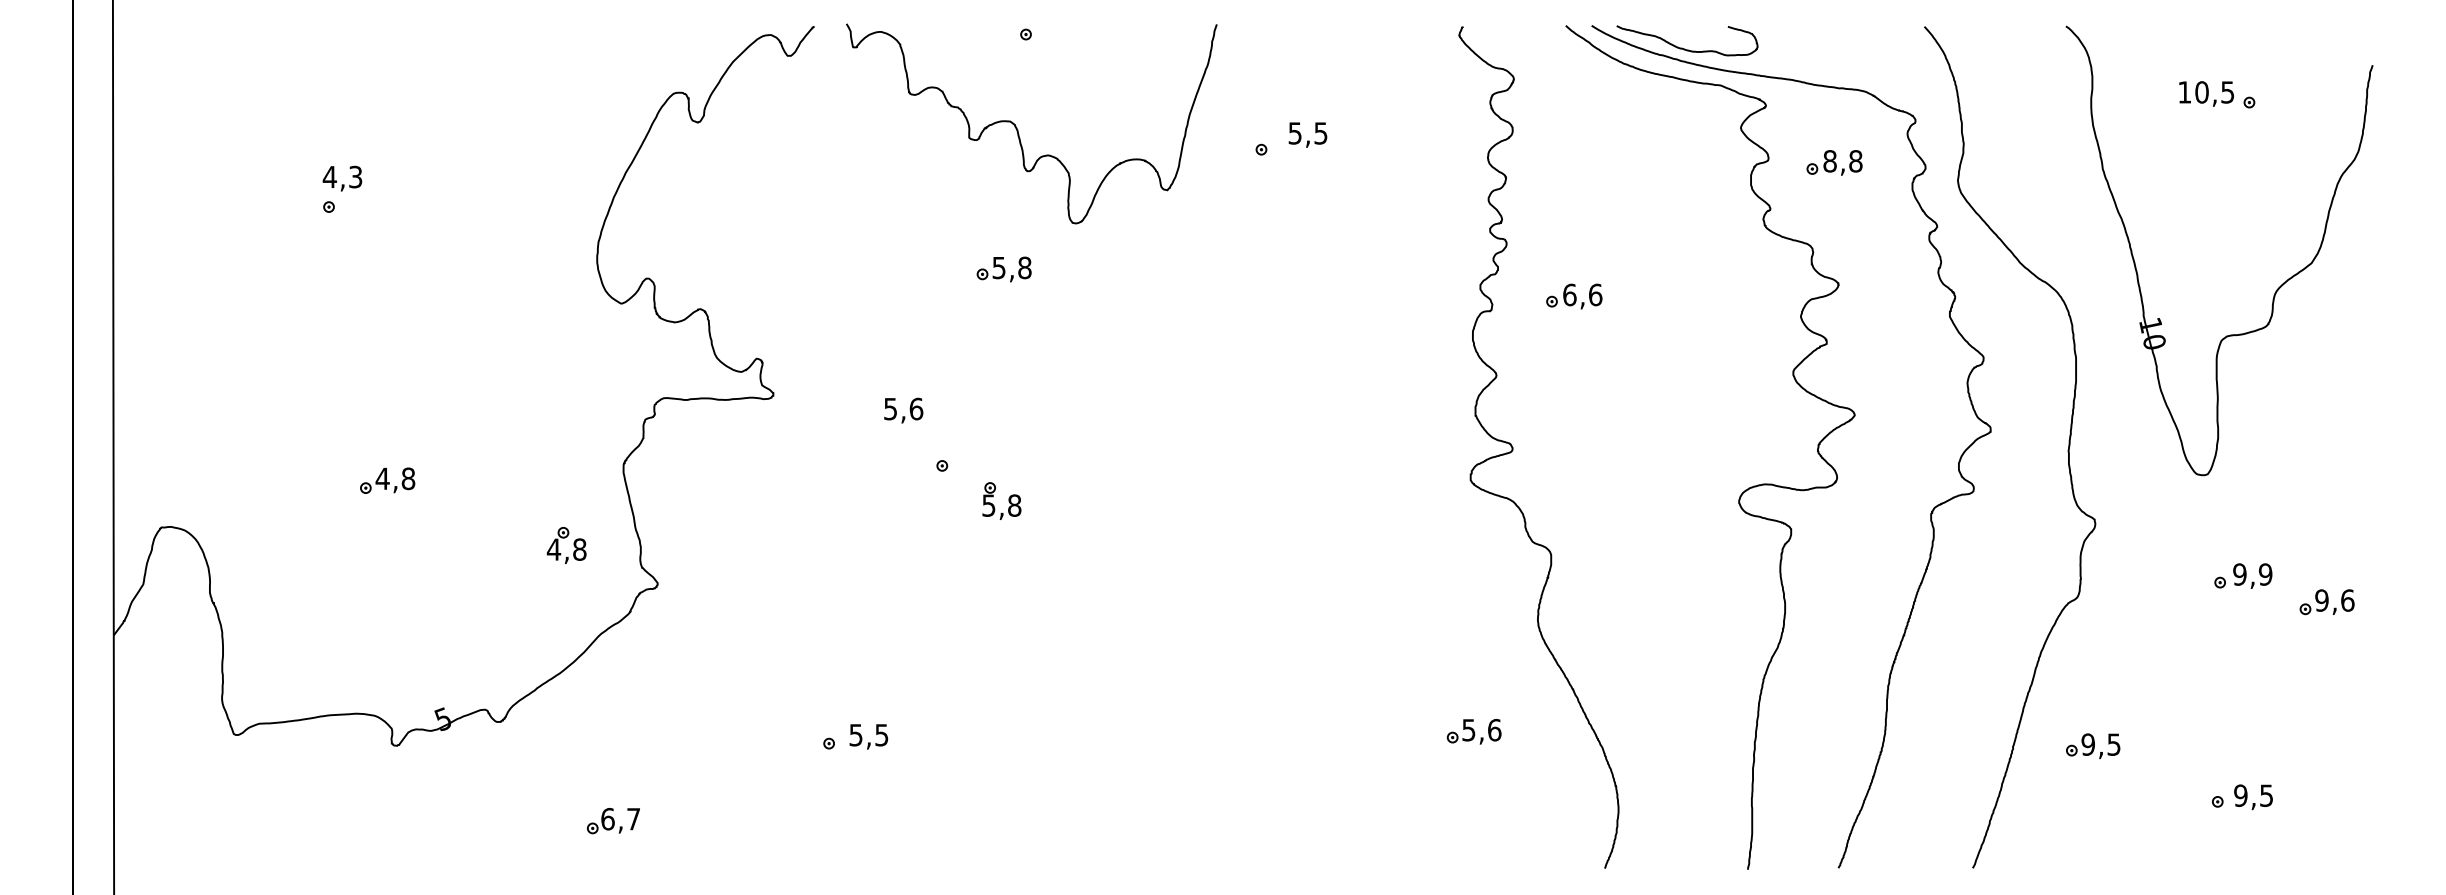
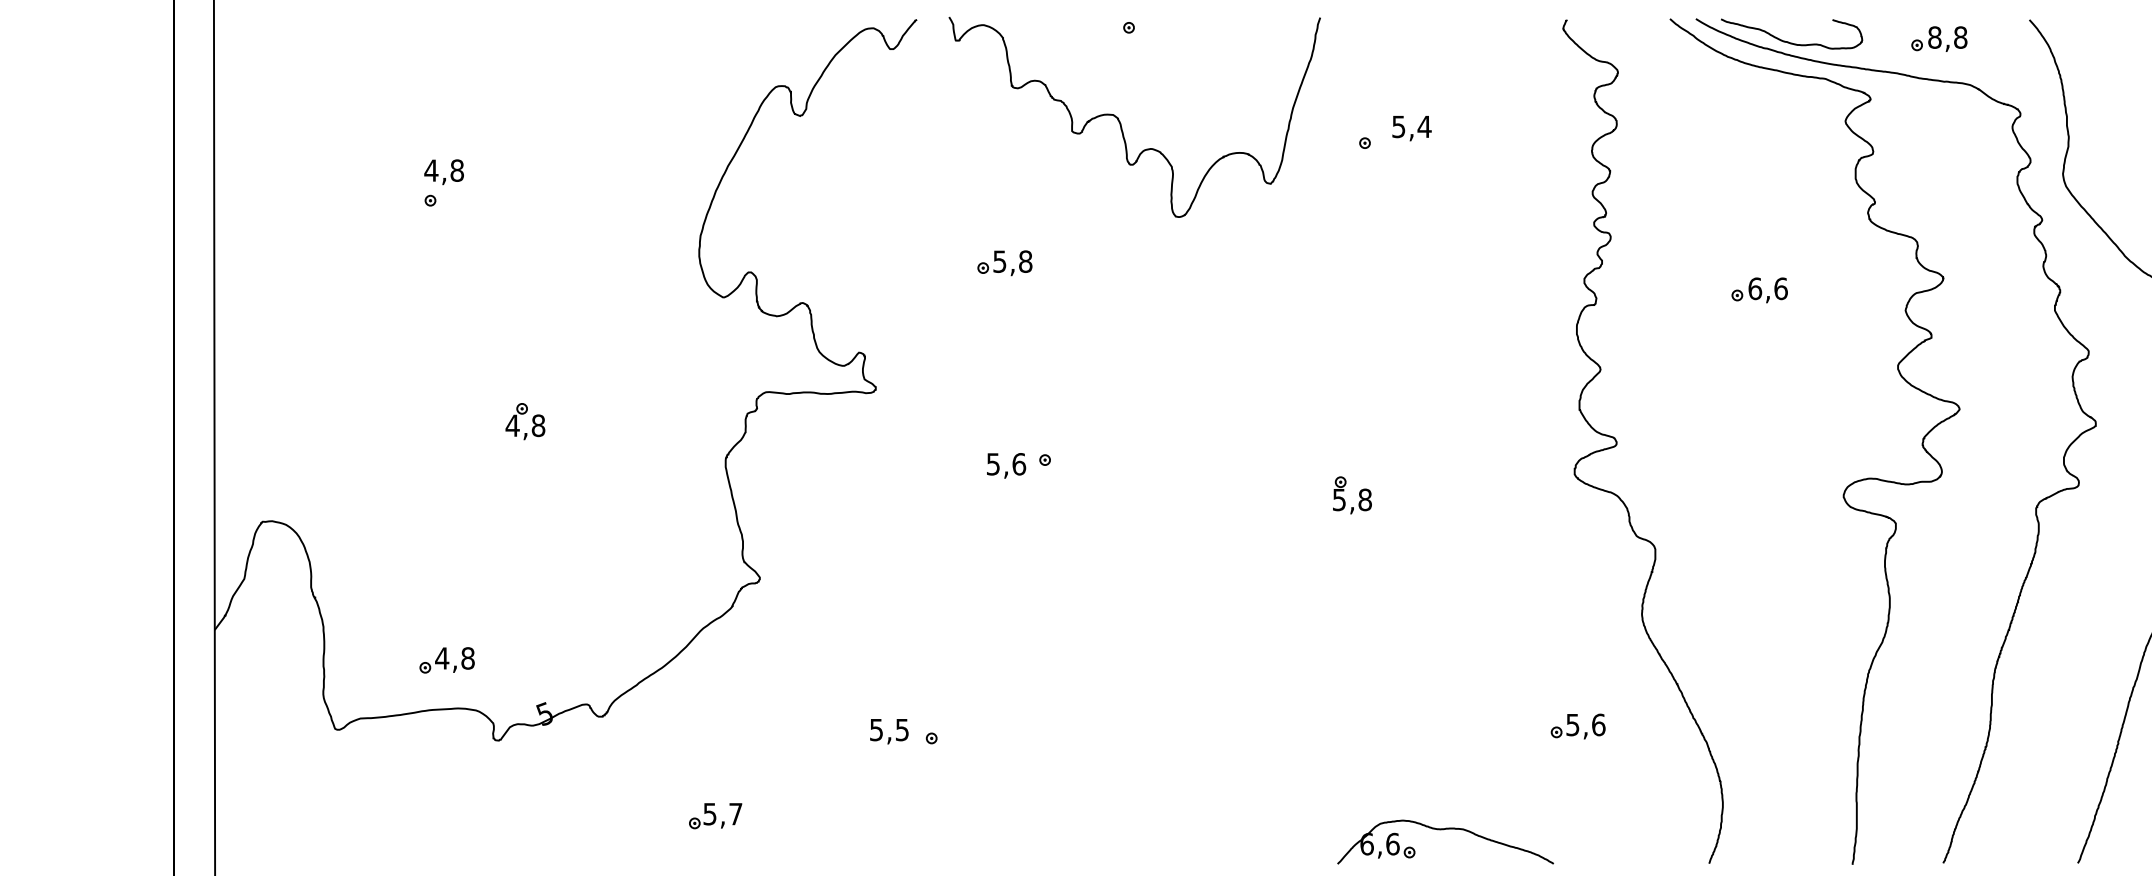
text: (1320, 133) -> (1424, 126), 5,5 -> 5,4
part: (1834, 162) -> (1939, 38), moved
text: (355, 176) -> (457, 170), 4,3 -> 4,8
part: (1003, 269) -> (1004, 263), moved
part: (1574, 296) -> (1759, 290), moved
text: (903, 410) -> (1006, 465), moved
part: (387, 480) -> (447, 660), moved
part: (1008, 500) -> (1359, 494), moved
part: (573, 545) -> (532, 421), moved
text: (868, 736) -> (888, 731), moved
text: (607, 818) -> (709, 813), 6,7 -> 5,7
part: (1339, 835) -> (1443, 830), added

